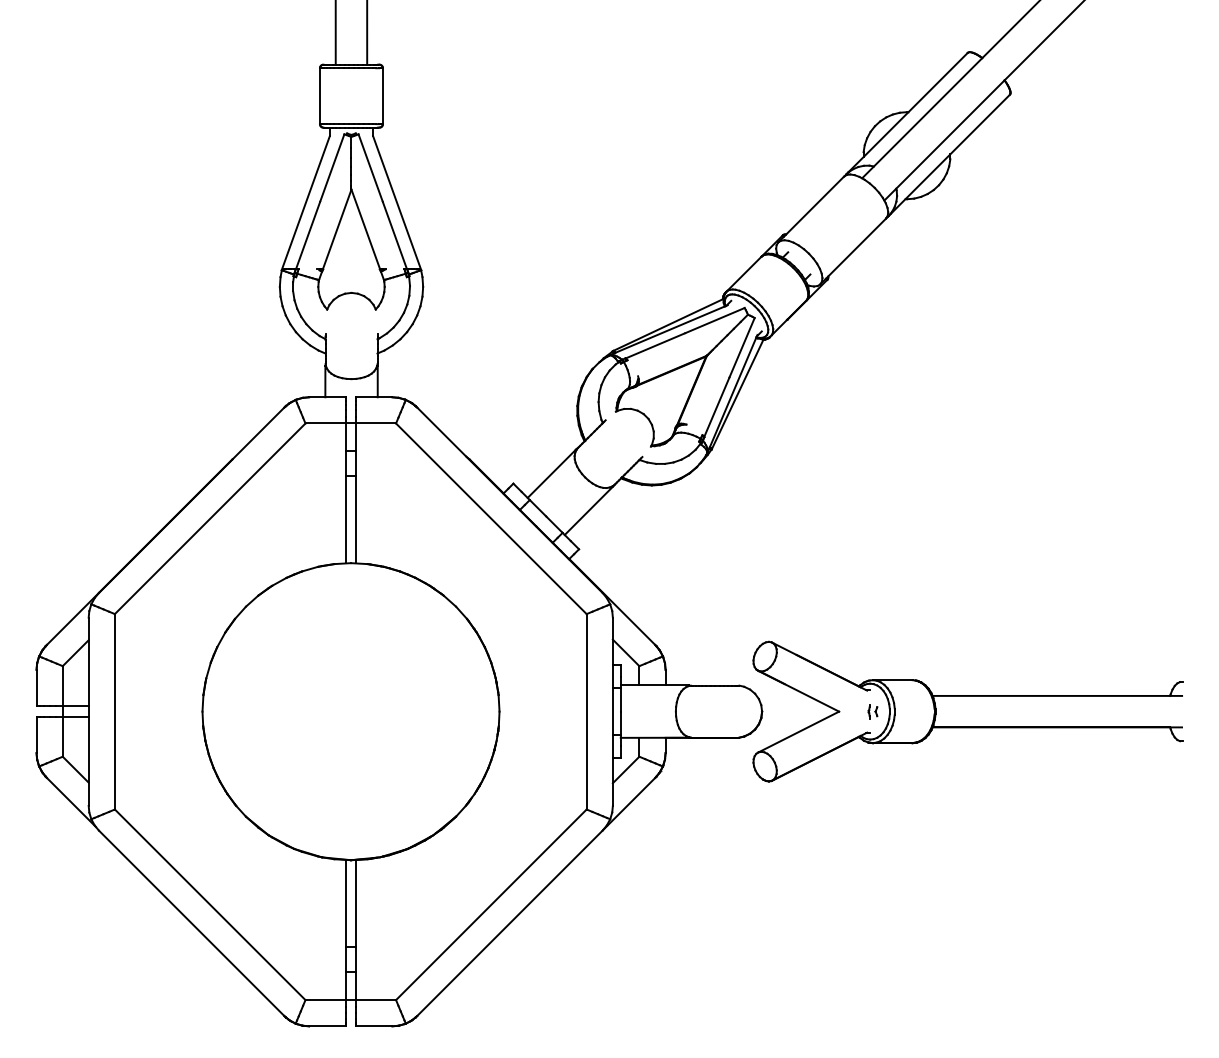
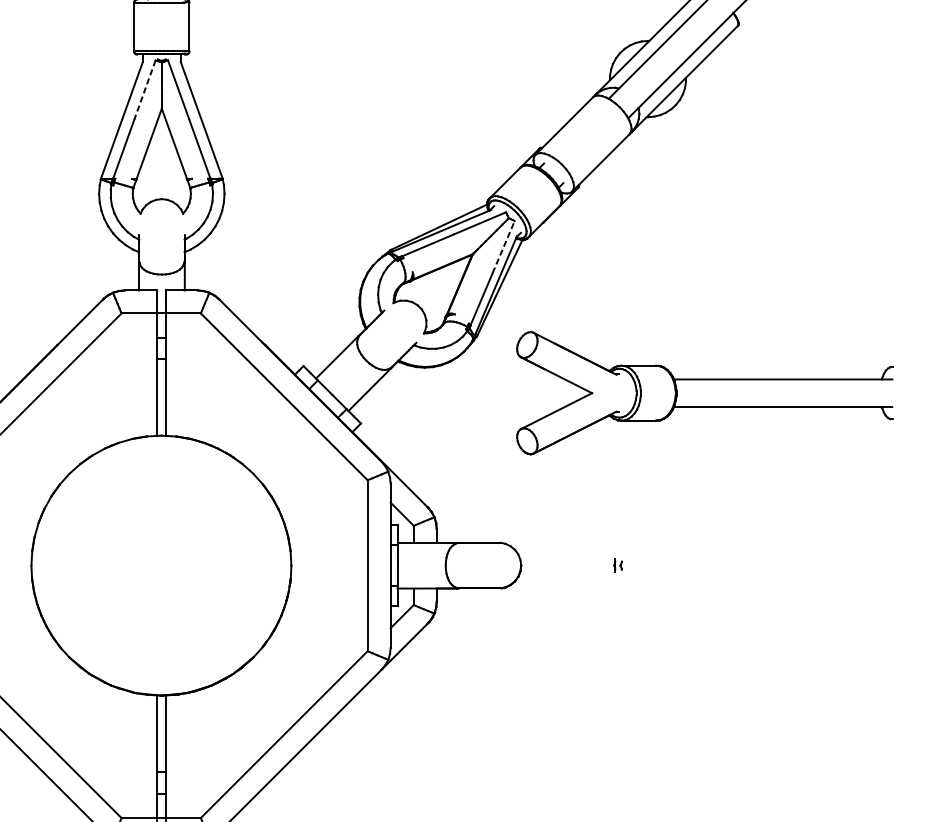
line: (332, 168) -> (145, 90), solid -> dashed
line: (742, 347) -> (504, 246), solid -> dashed
part: (967, 696) -> (704, 379), moved

